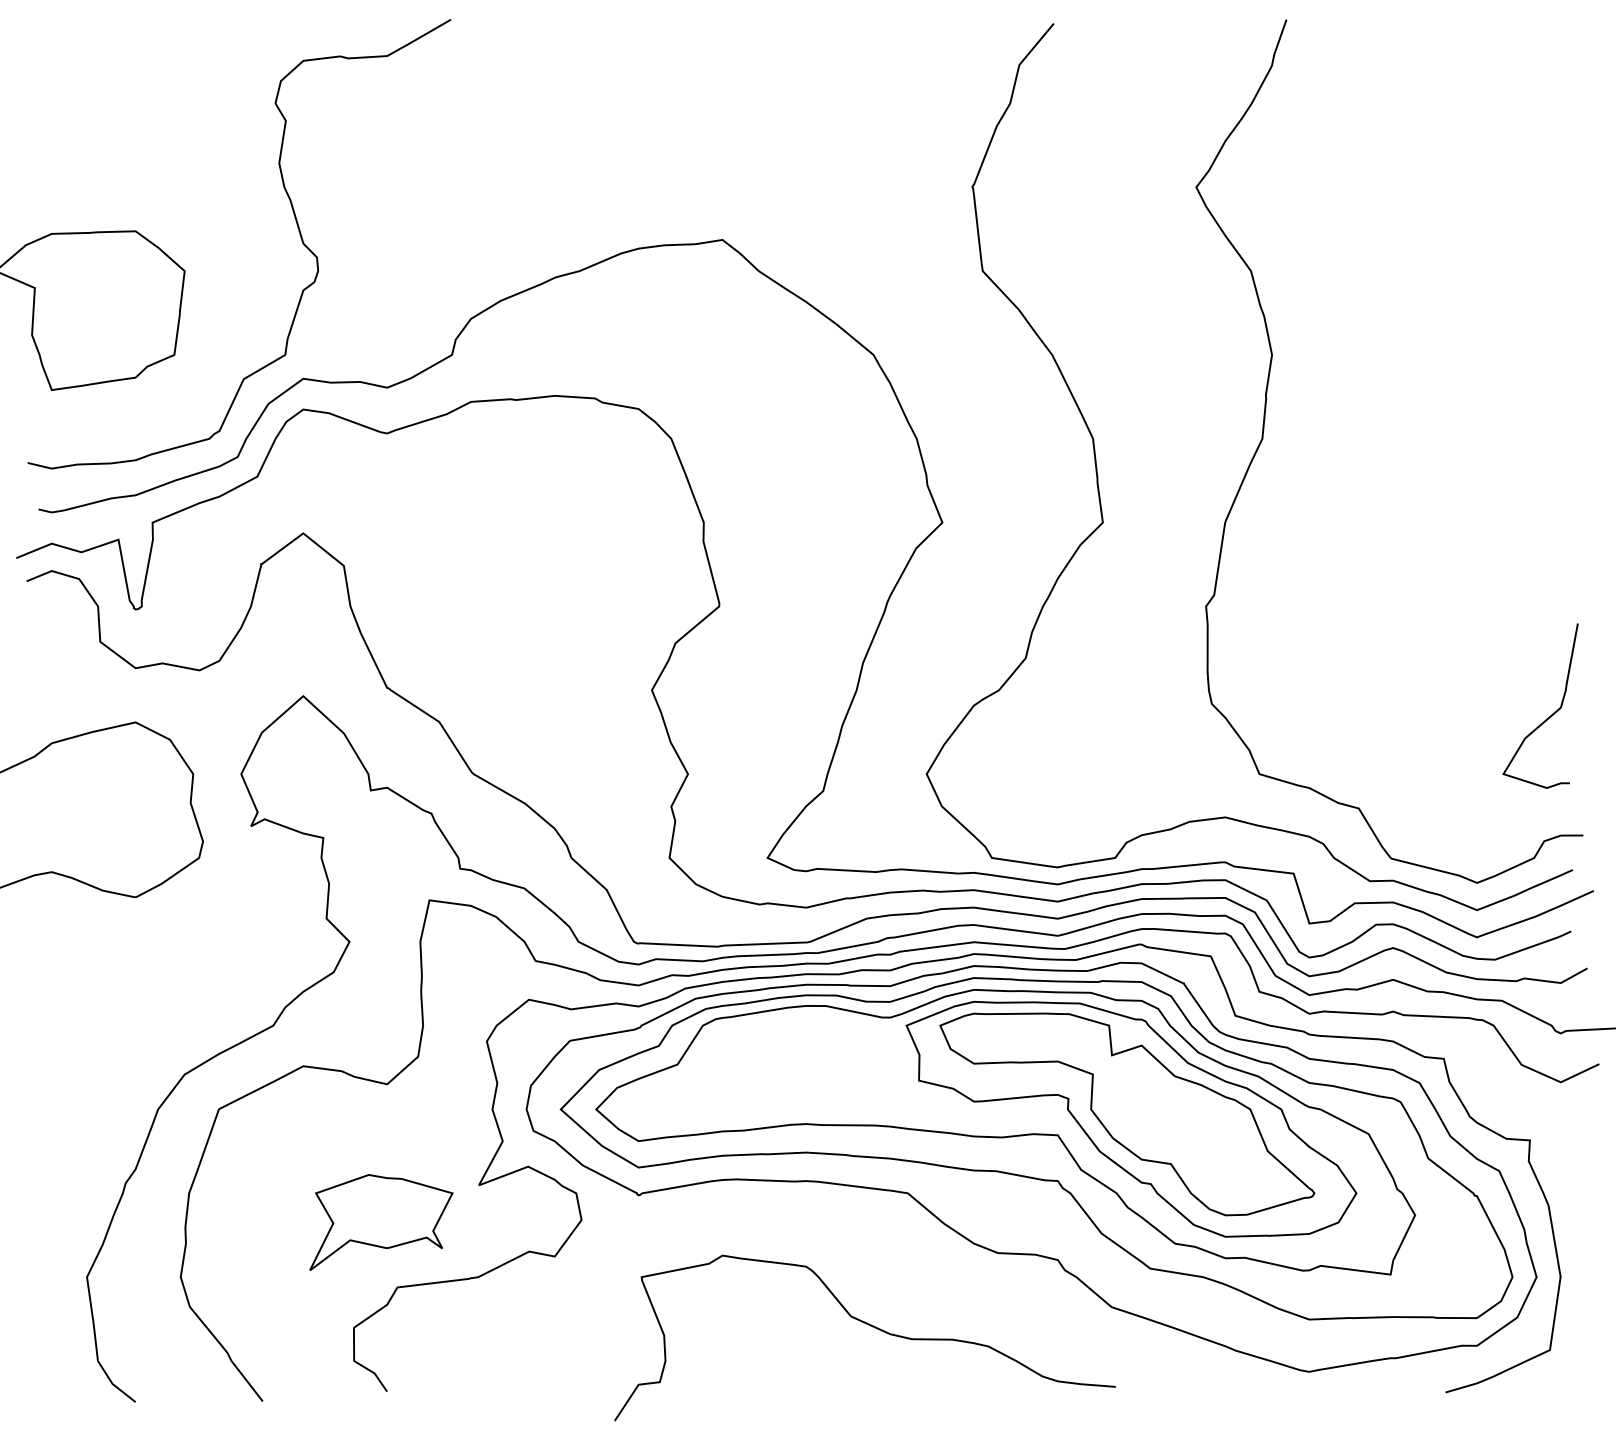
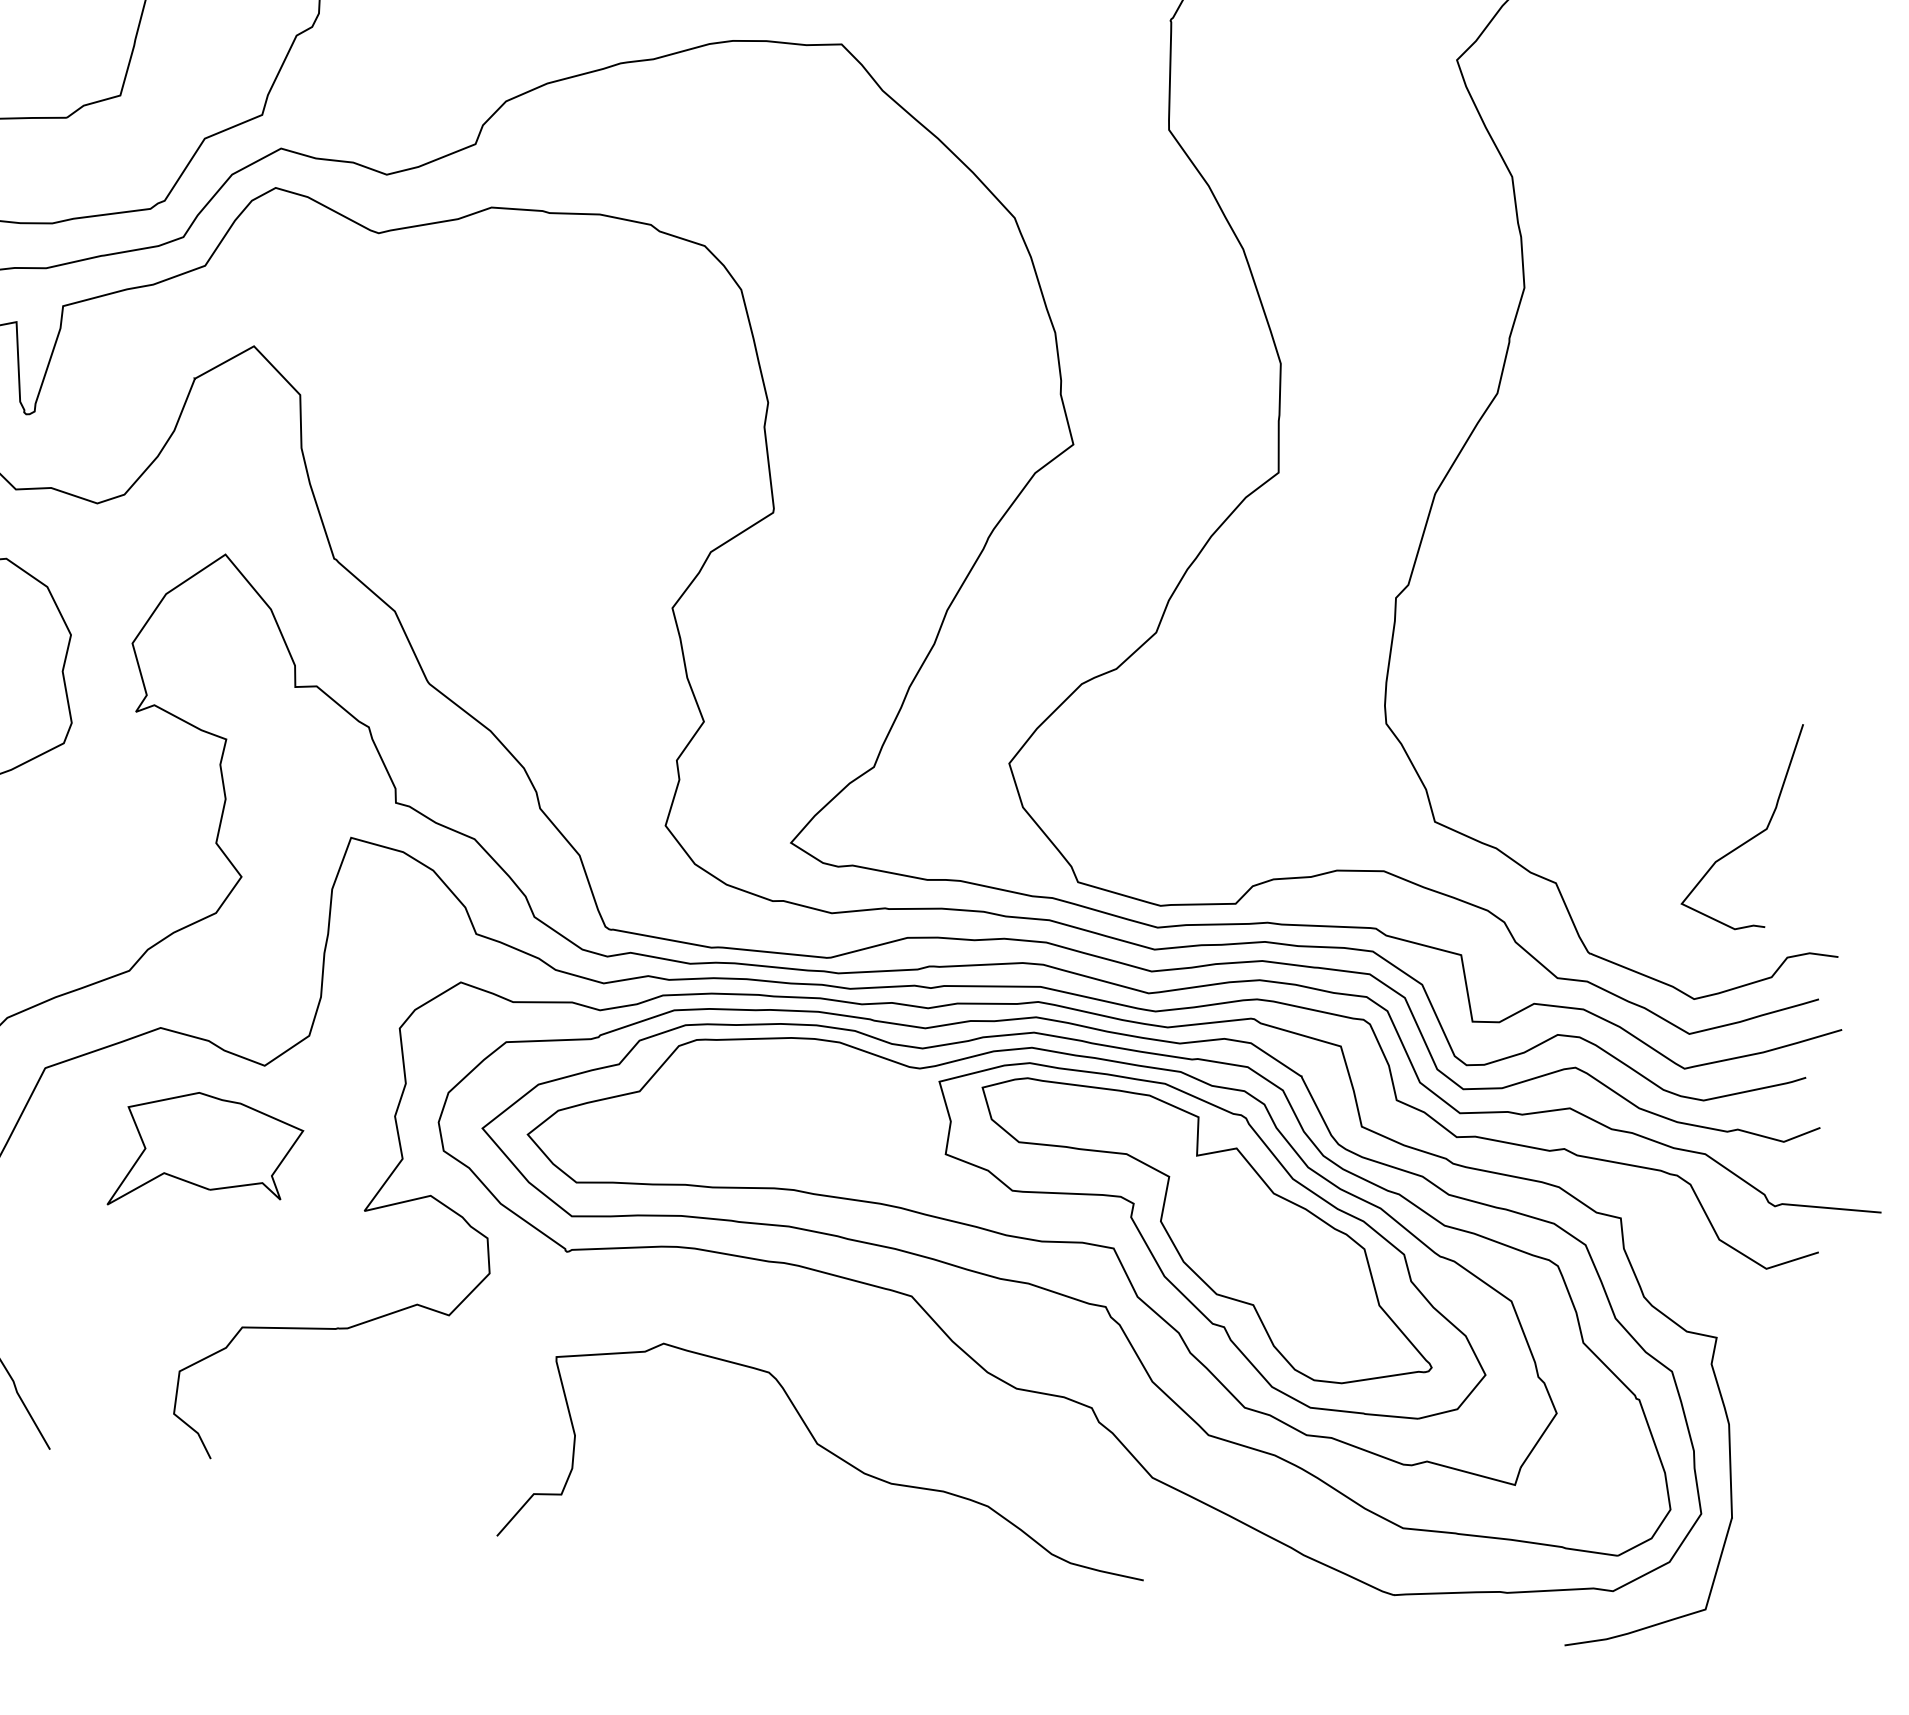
curve: (1550, 715) -> (1752, 837), moved
part: (381, 1222) -> (207, 1155), moved

